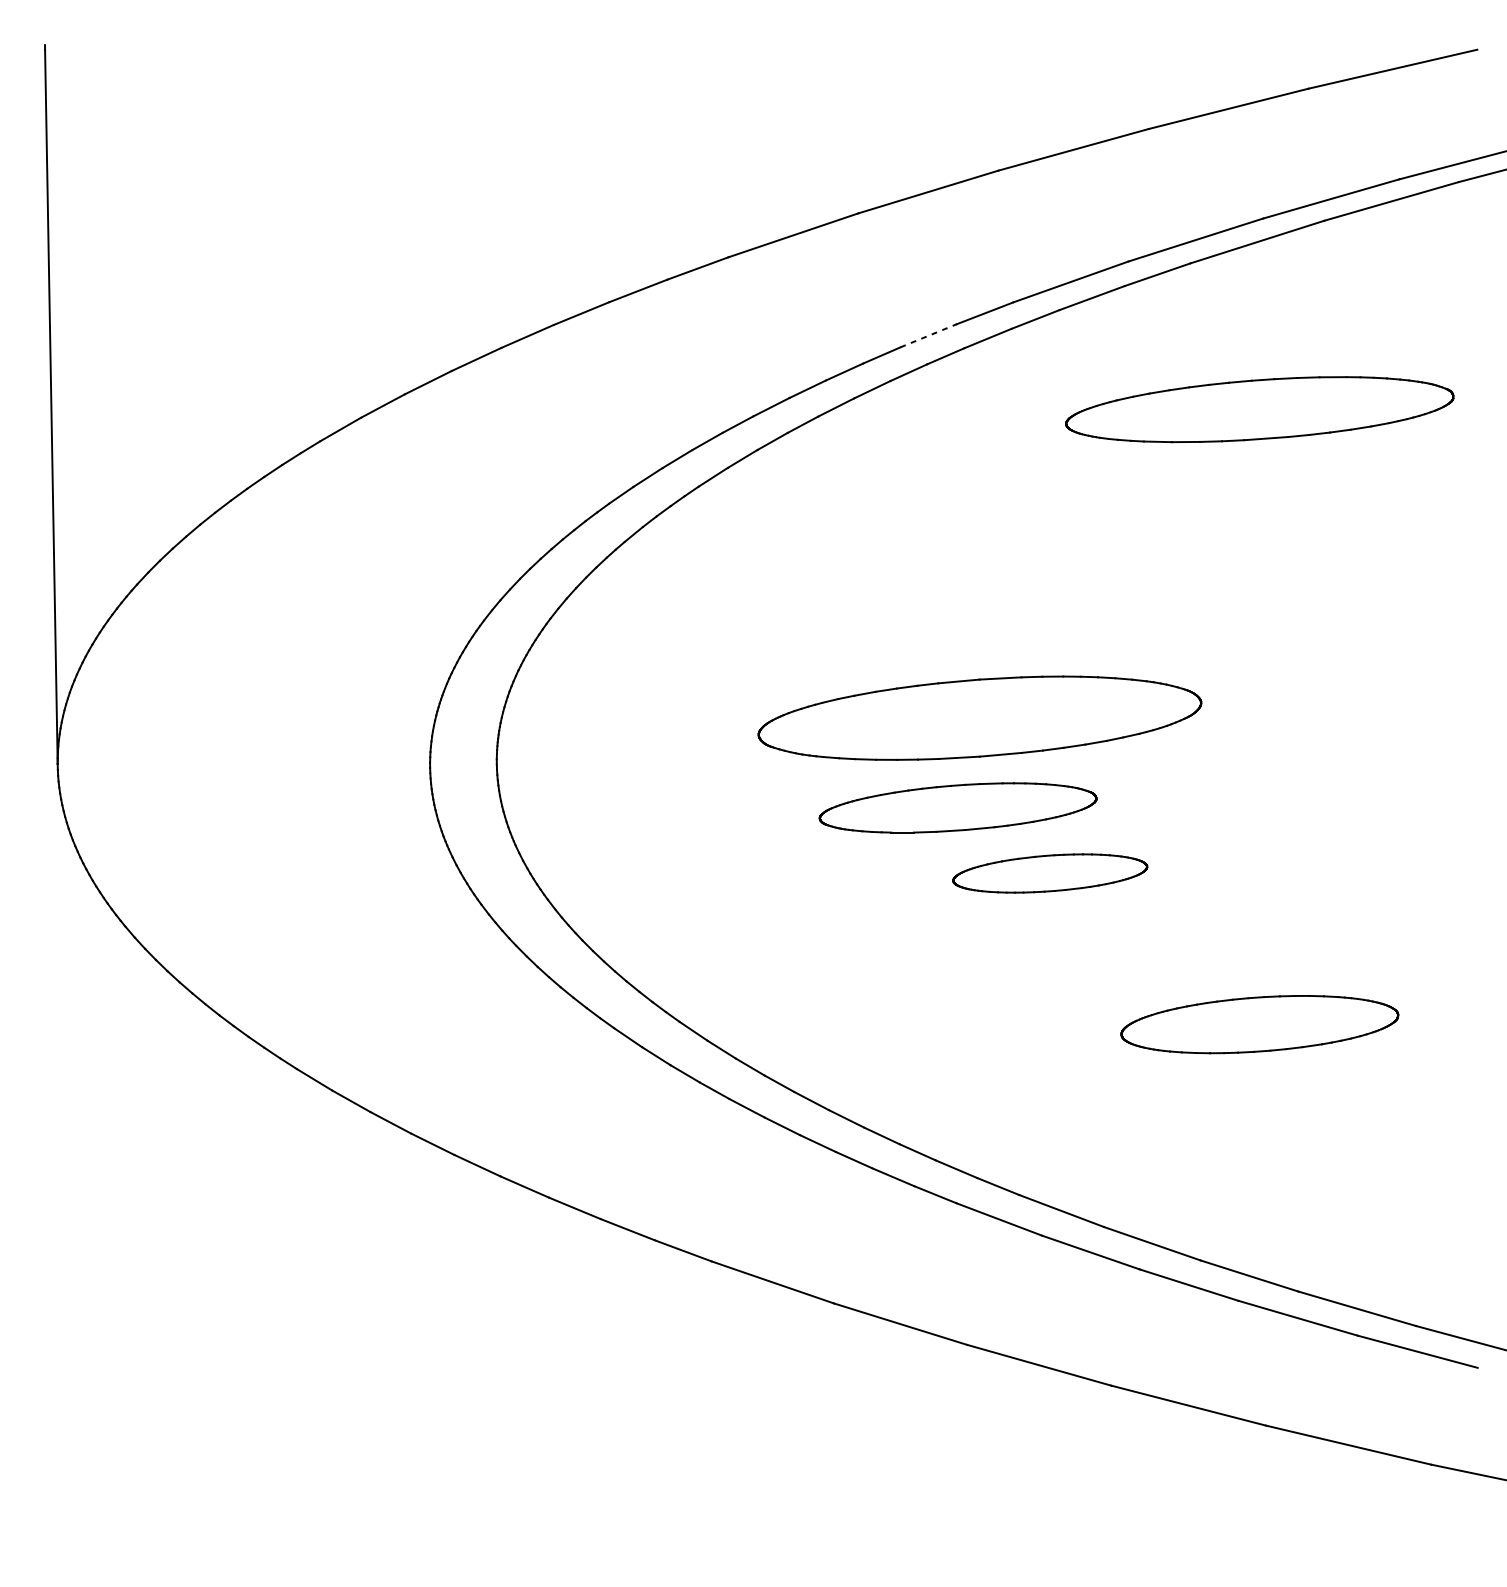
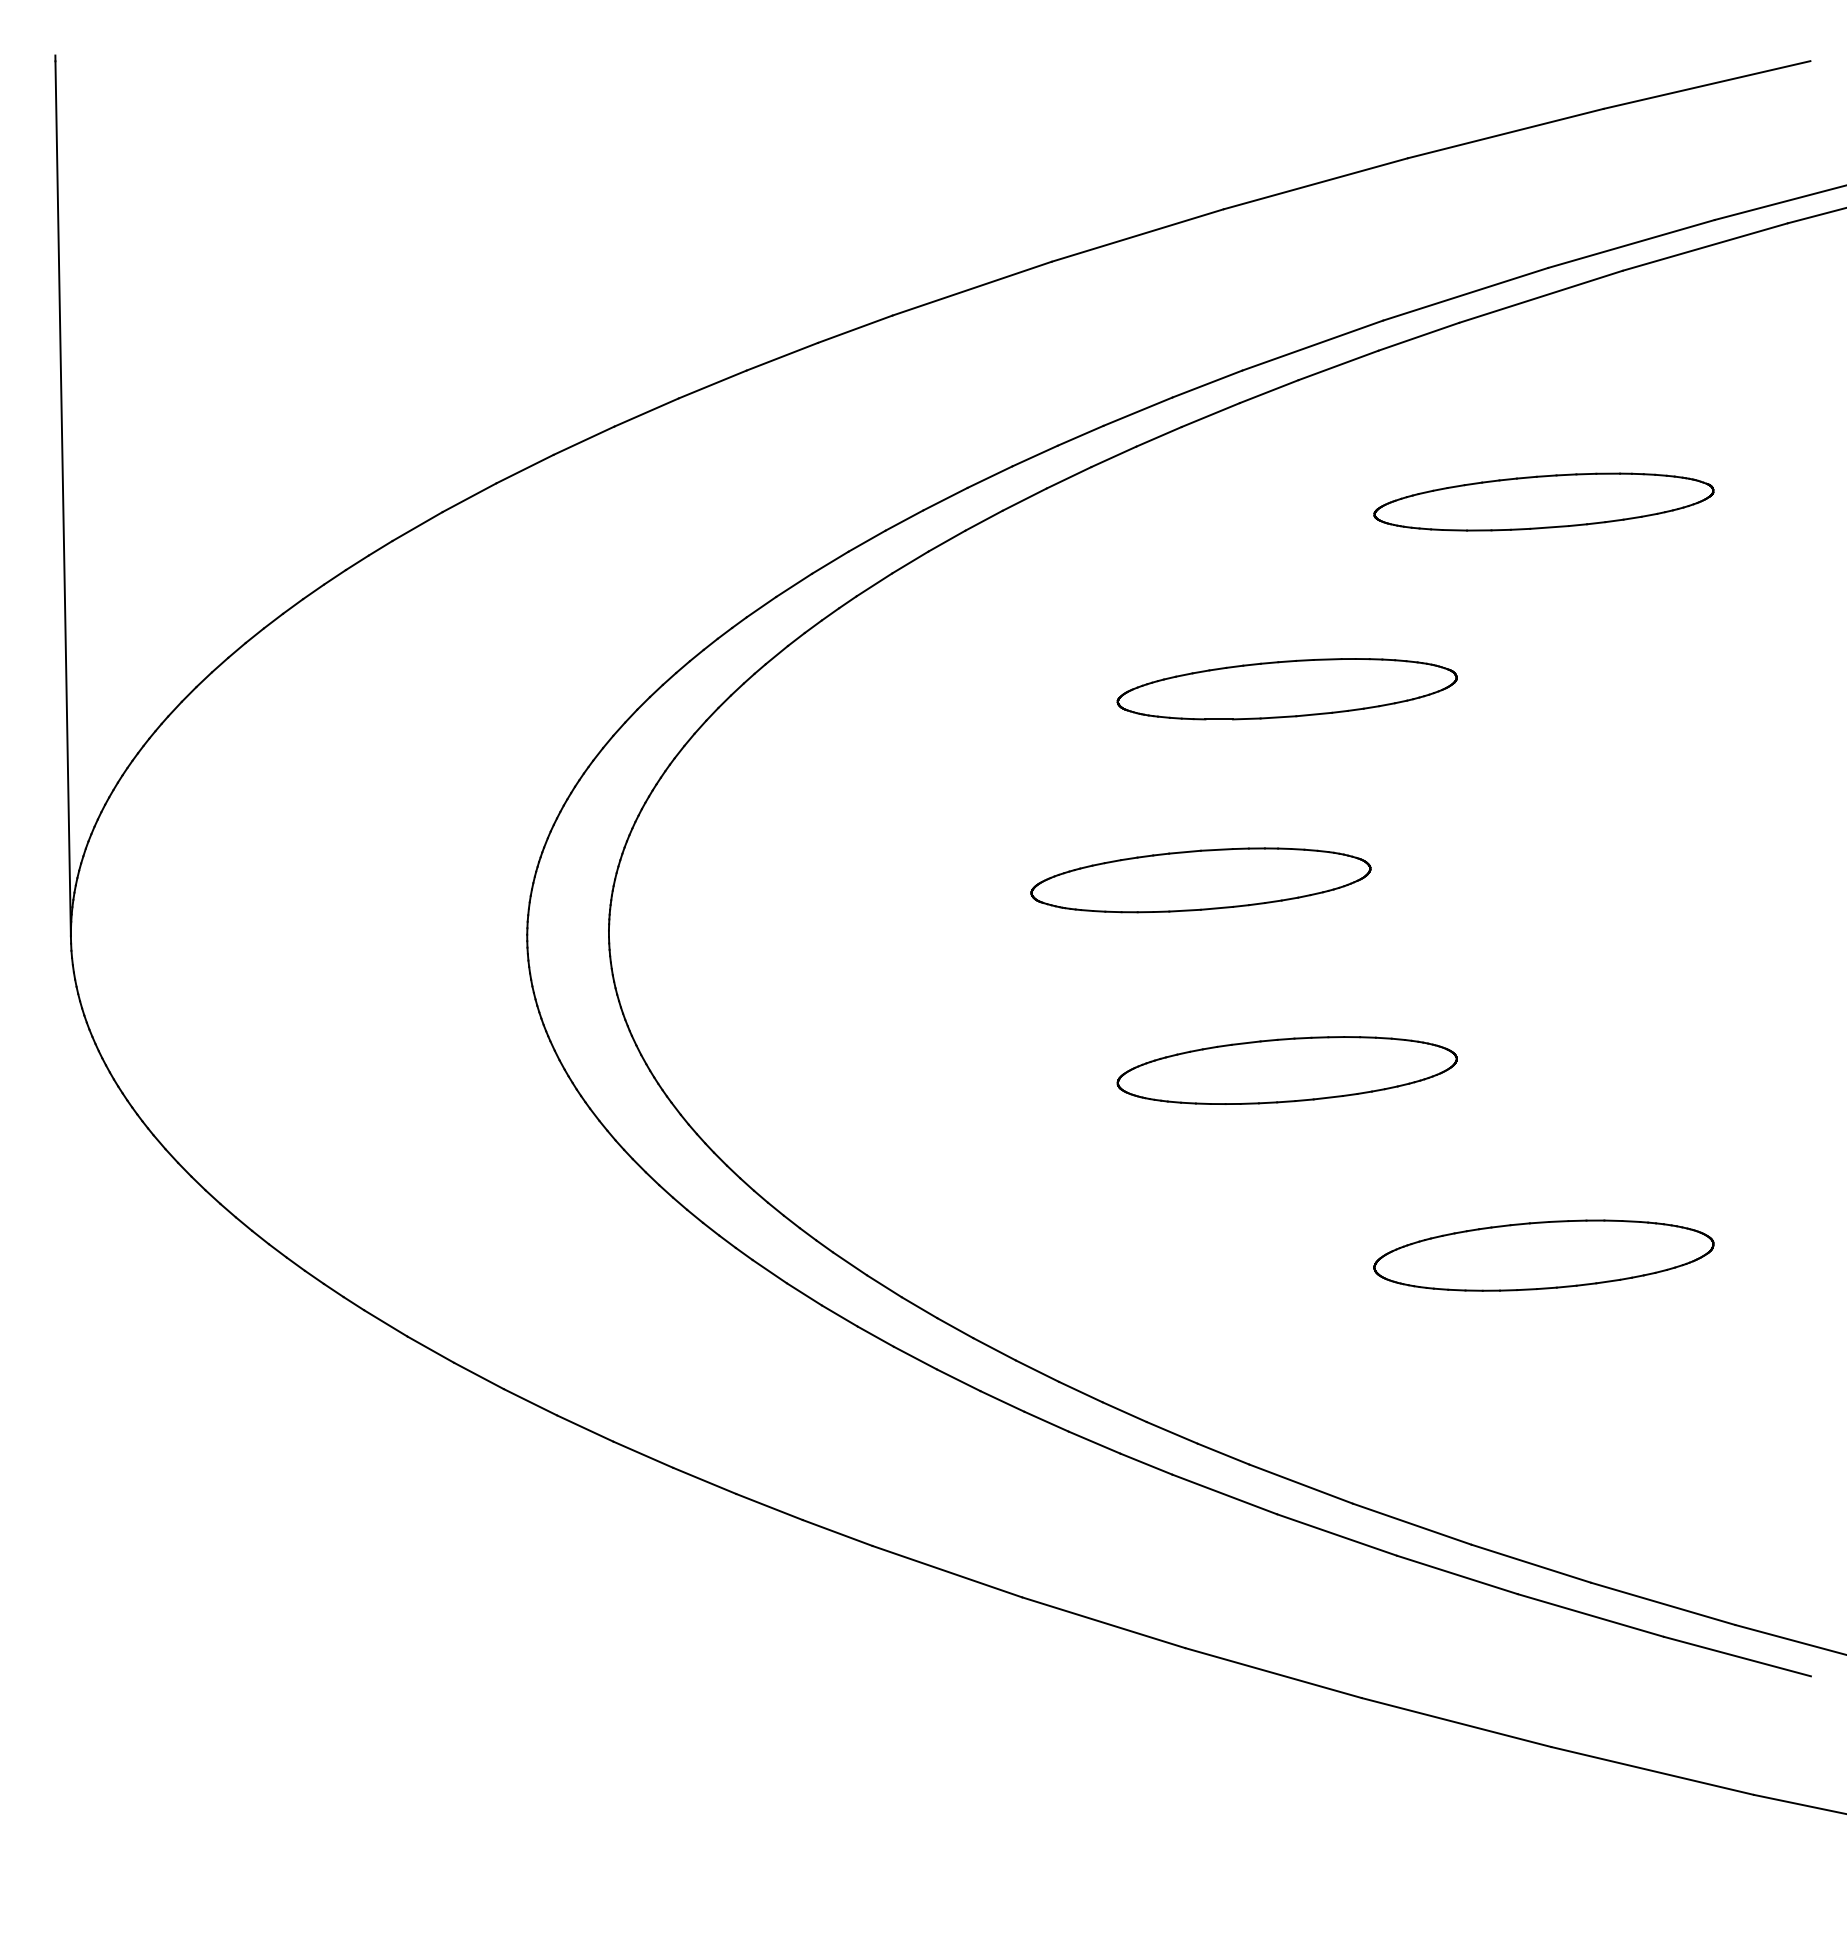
line: (928, 335) -> (1138, 411), dashed -> solid
part: (1259, 409) -> (1543, 501), size x0.71
part: (979, 718) -> (1200, 880), size x0.62
part: (957, 808) -> (1286, 689), moved
part: (1049, 873) -> (1286, 1070), size x1.43

